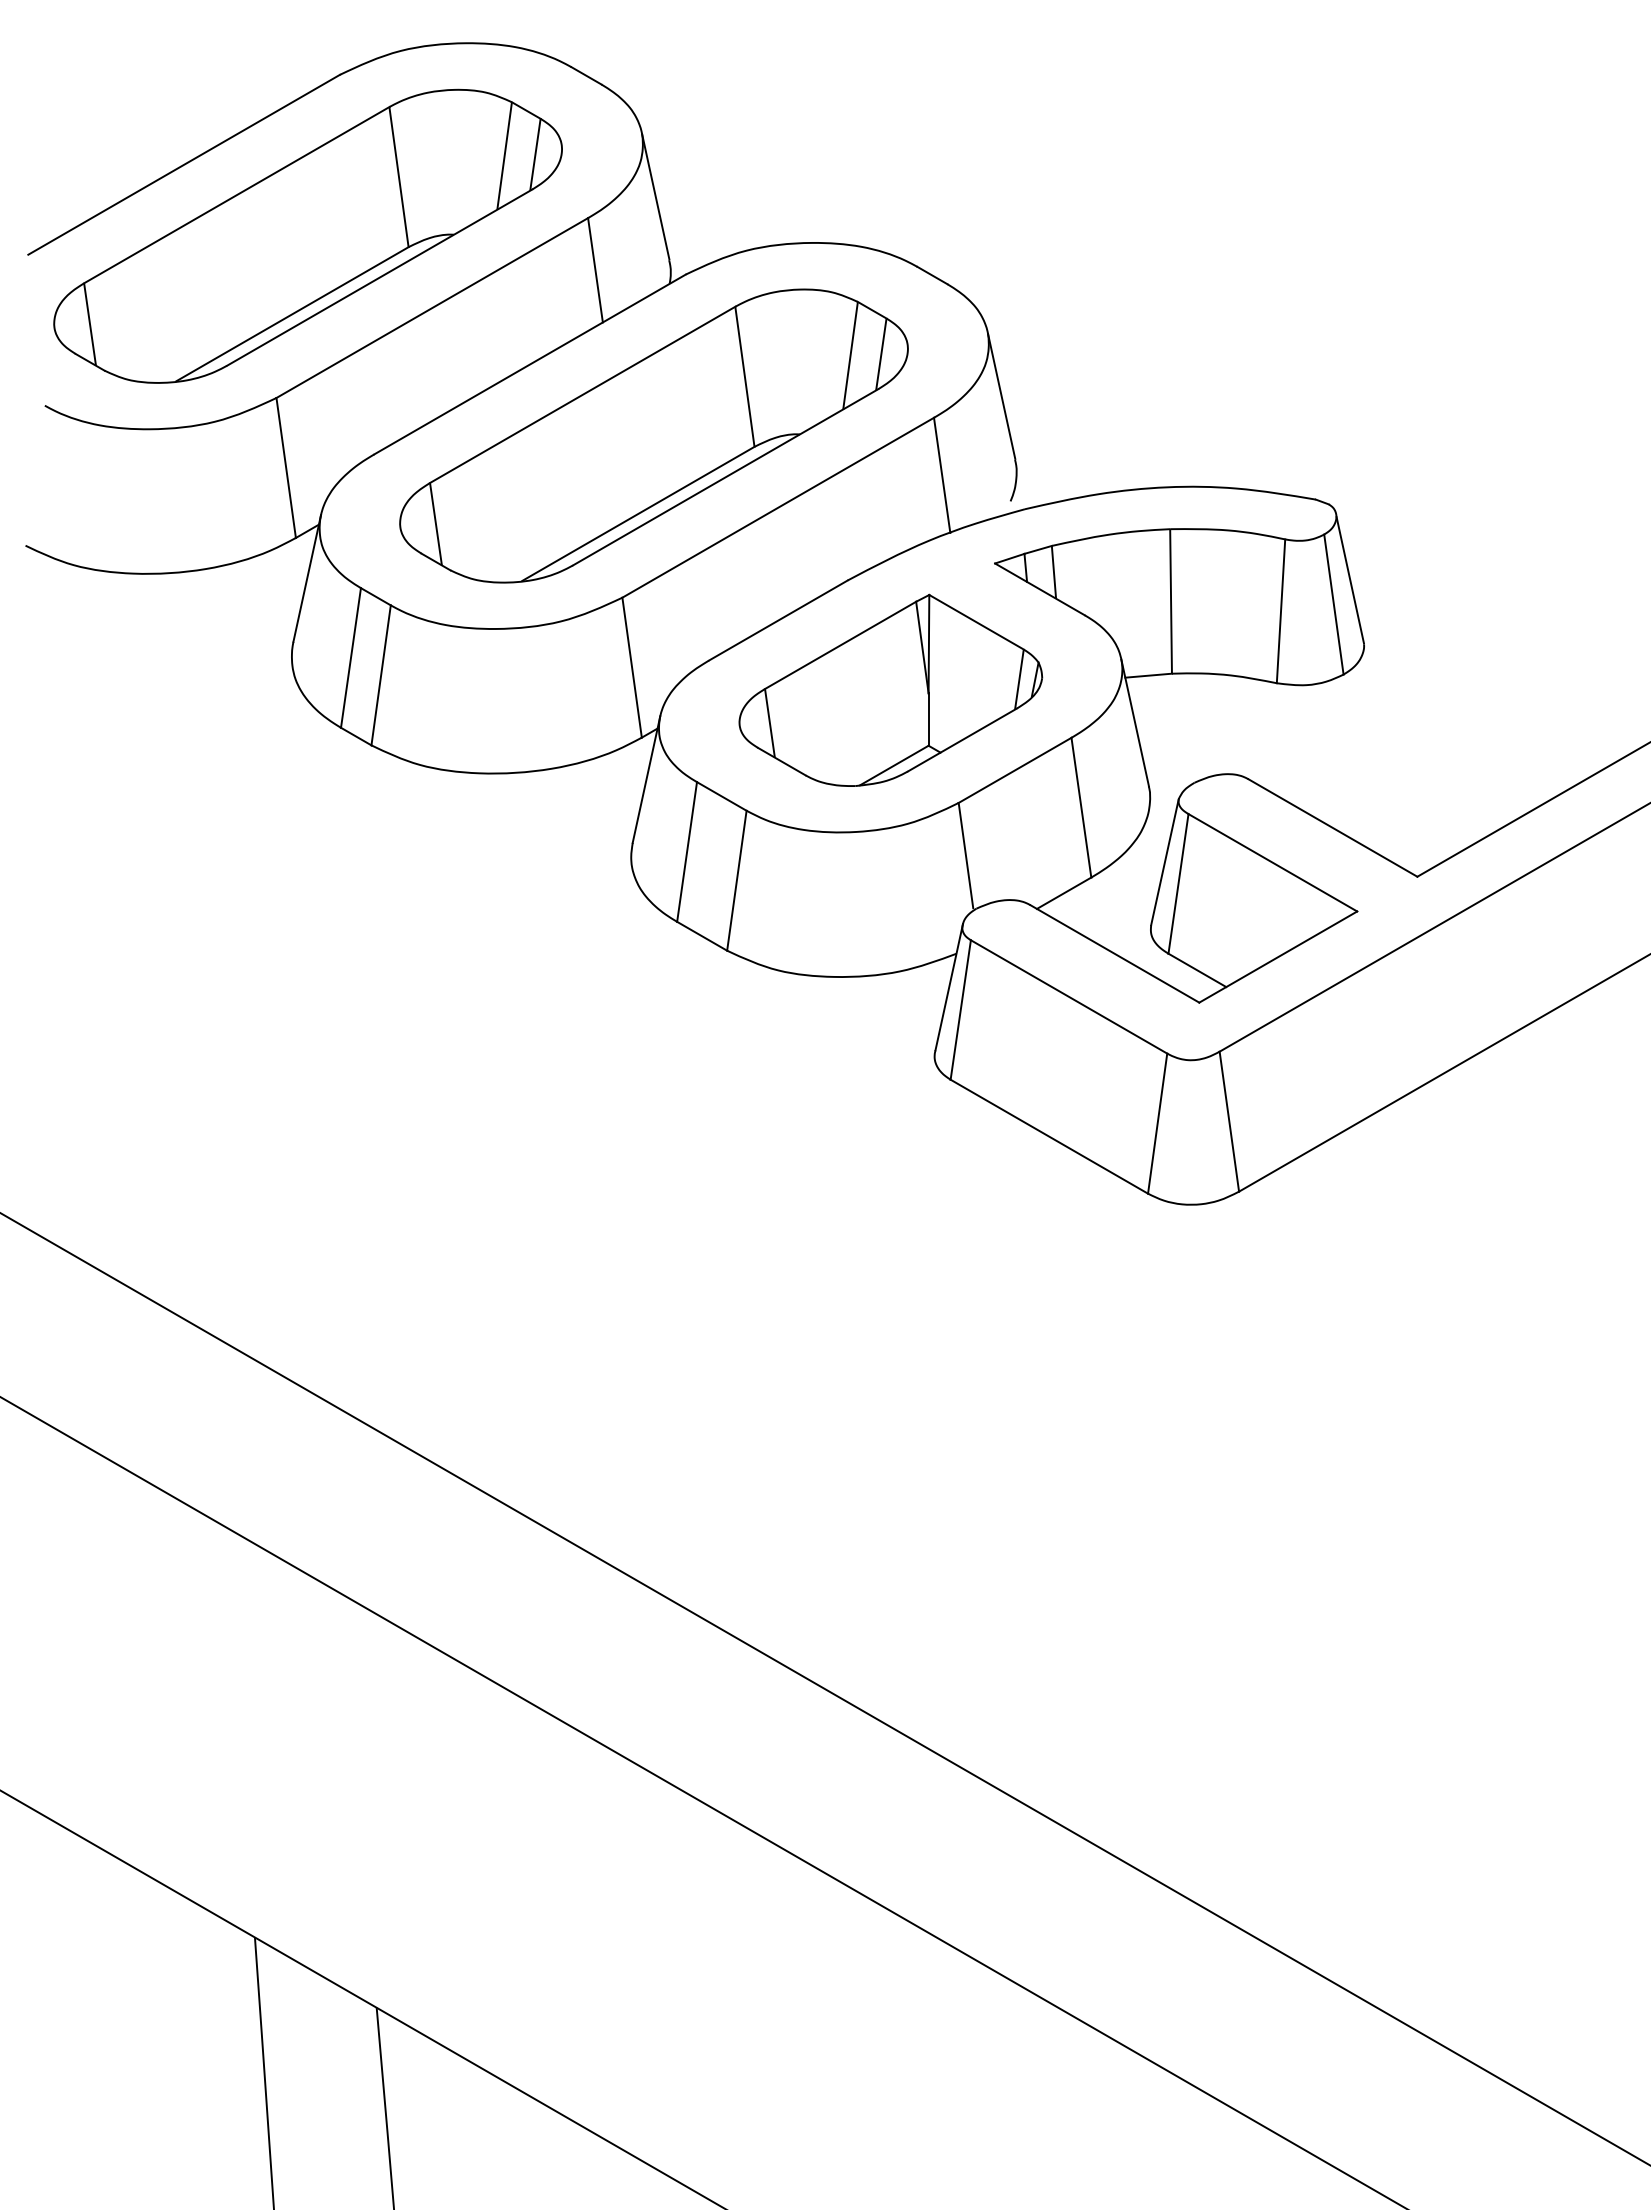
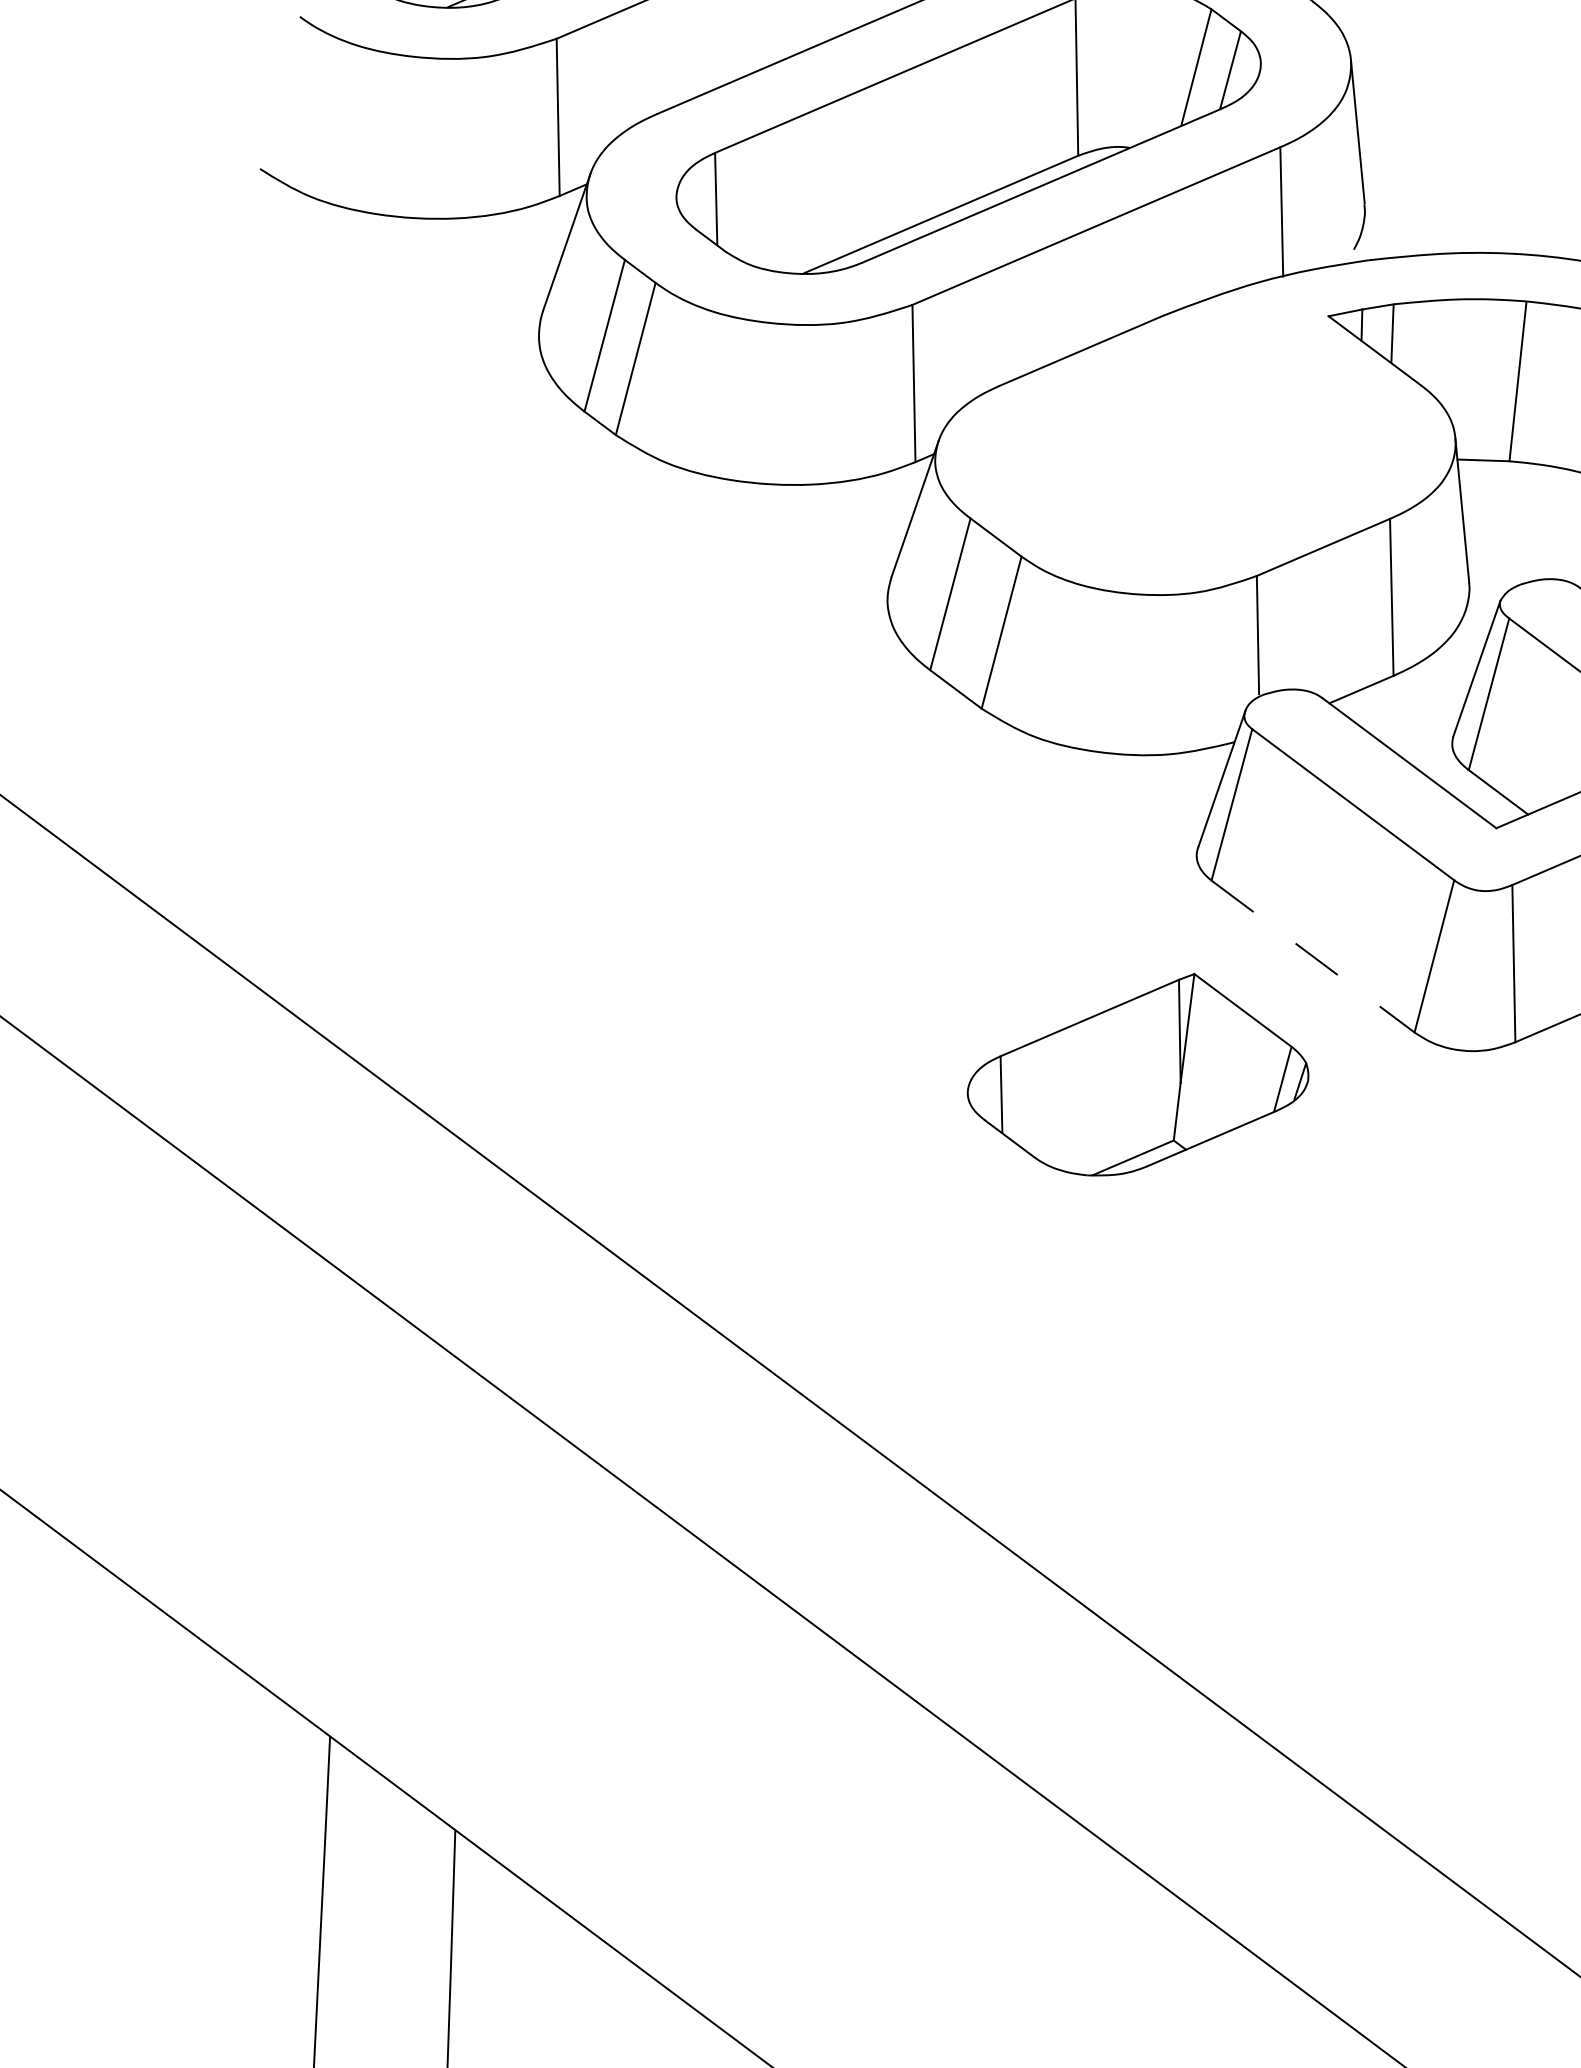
part: (890, 689) -> (1139, 1073), moved
line: (1049, 1136) -> (1313, 956), solid -> dashed

